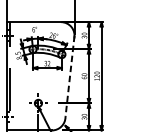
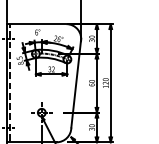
line: (70, 76) -> (76, 83), dashed -> solid

